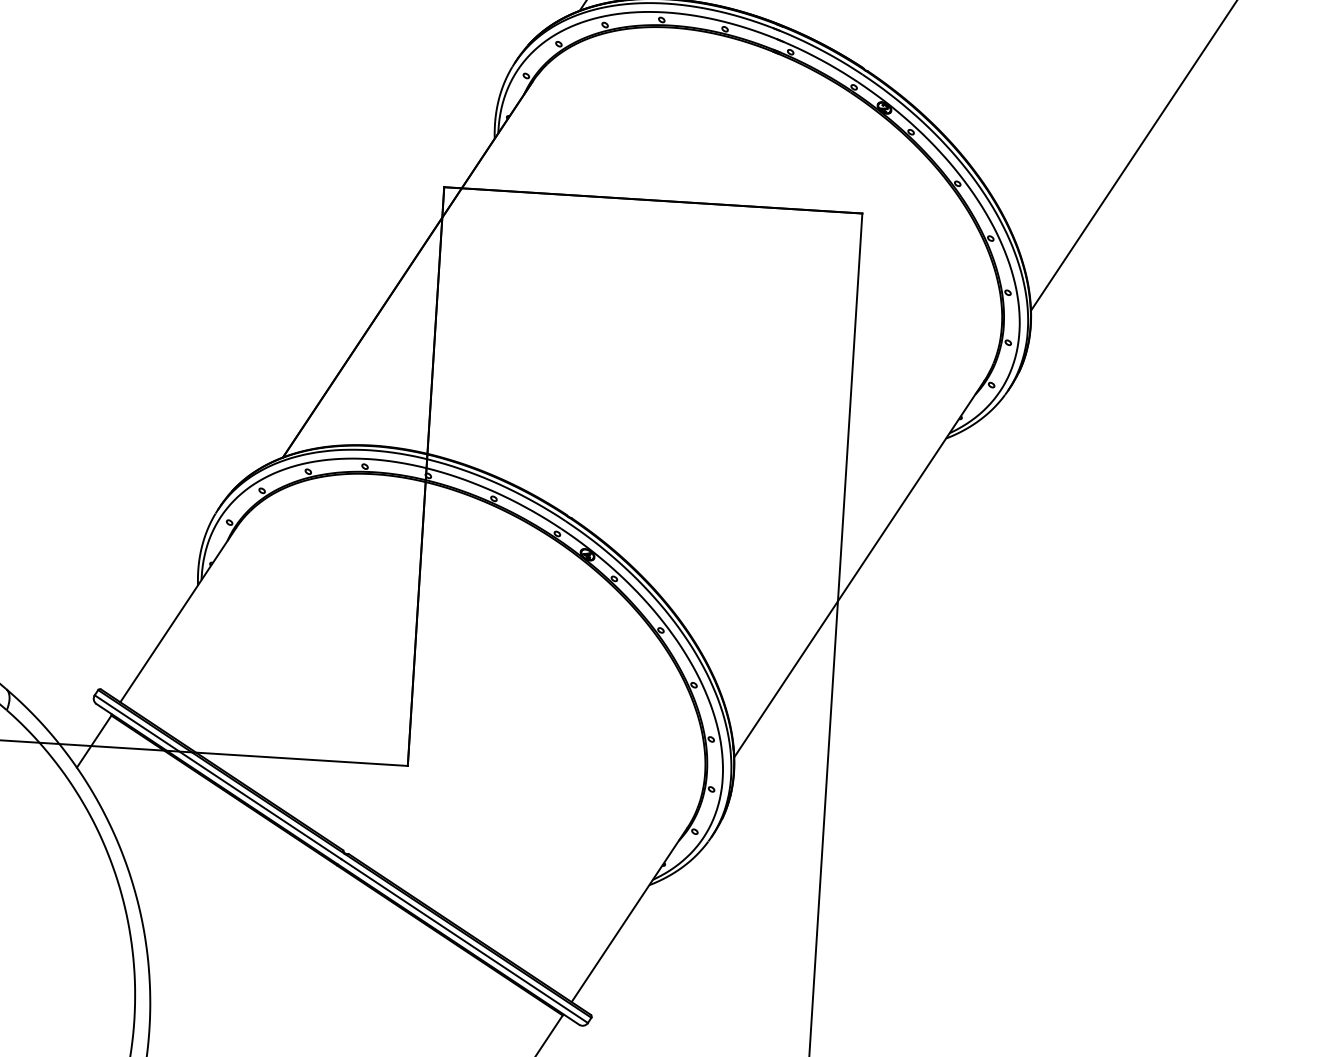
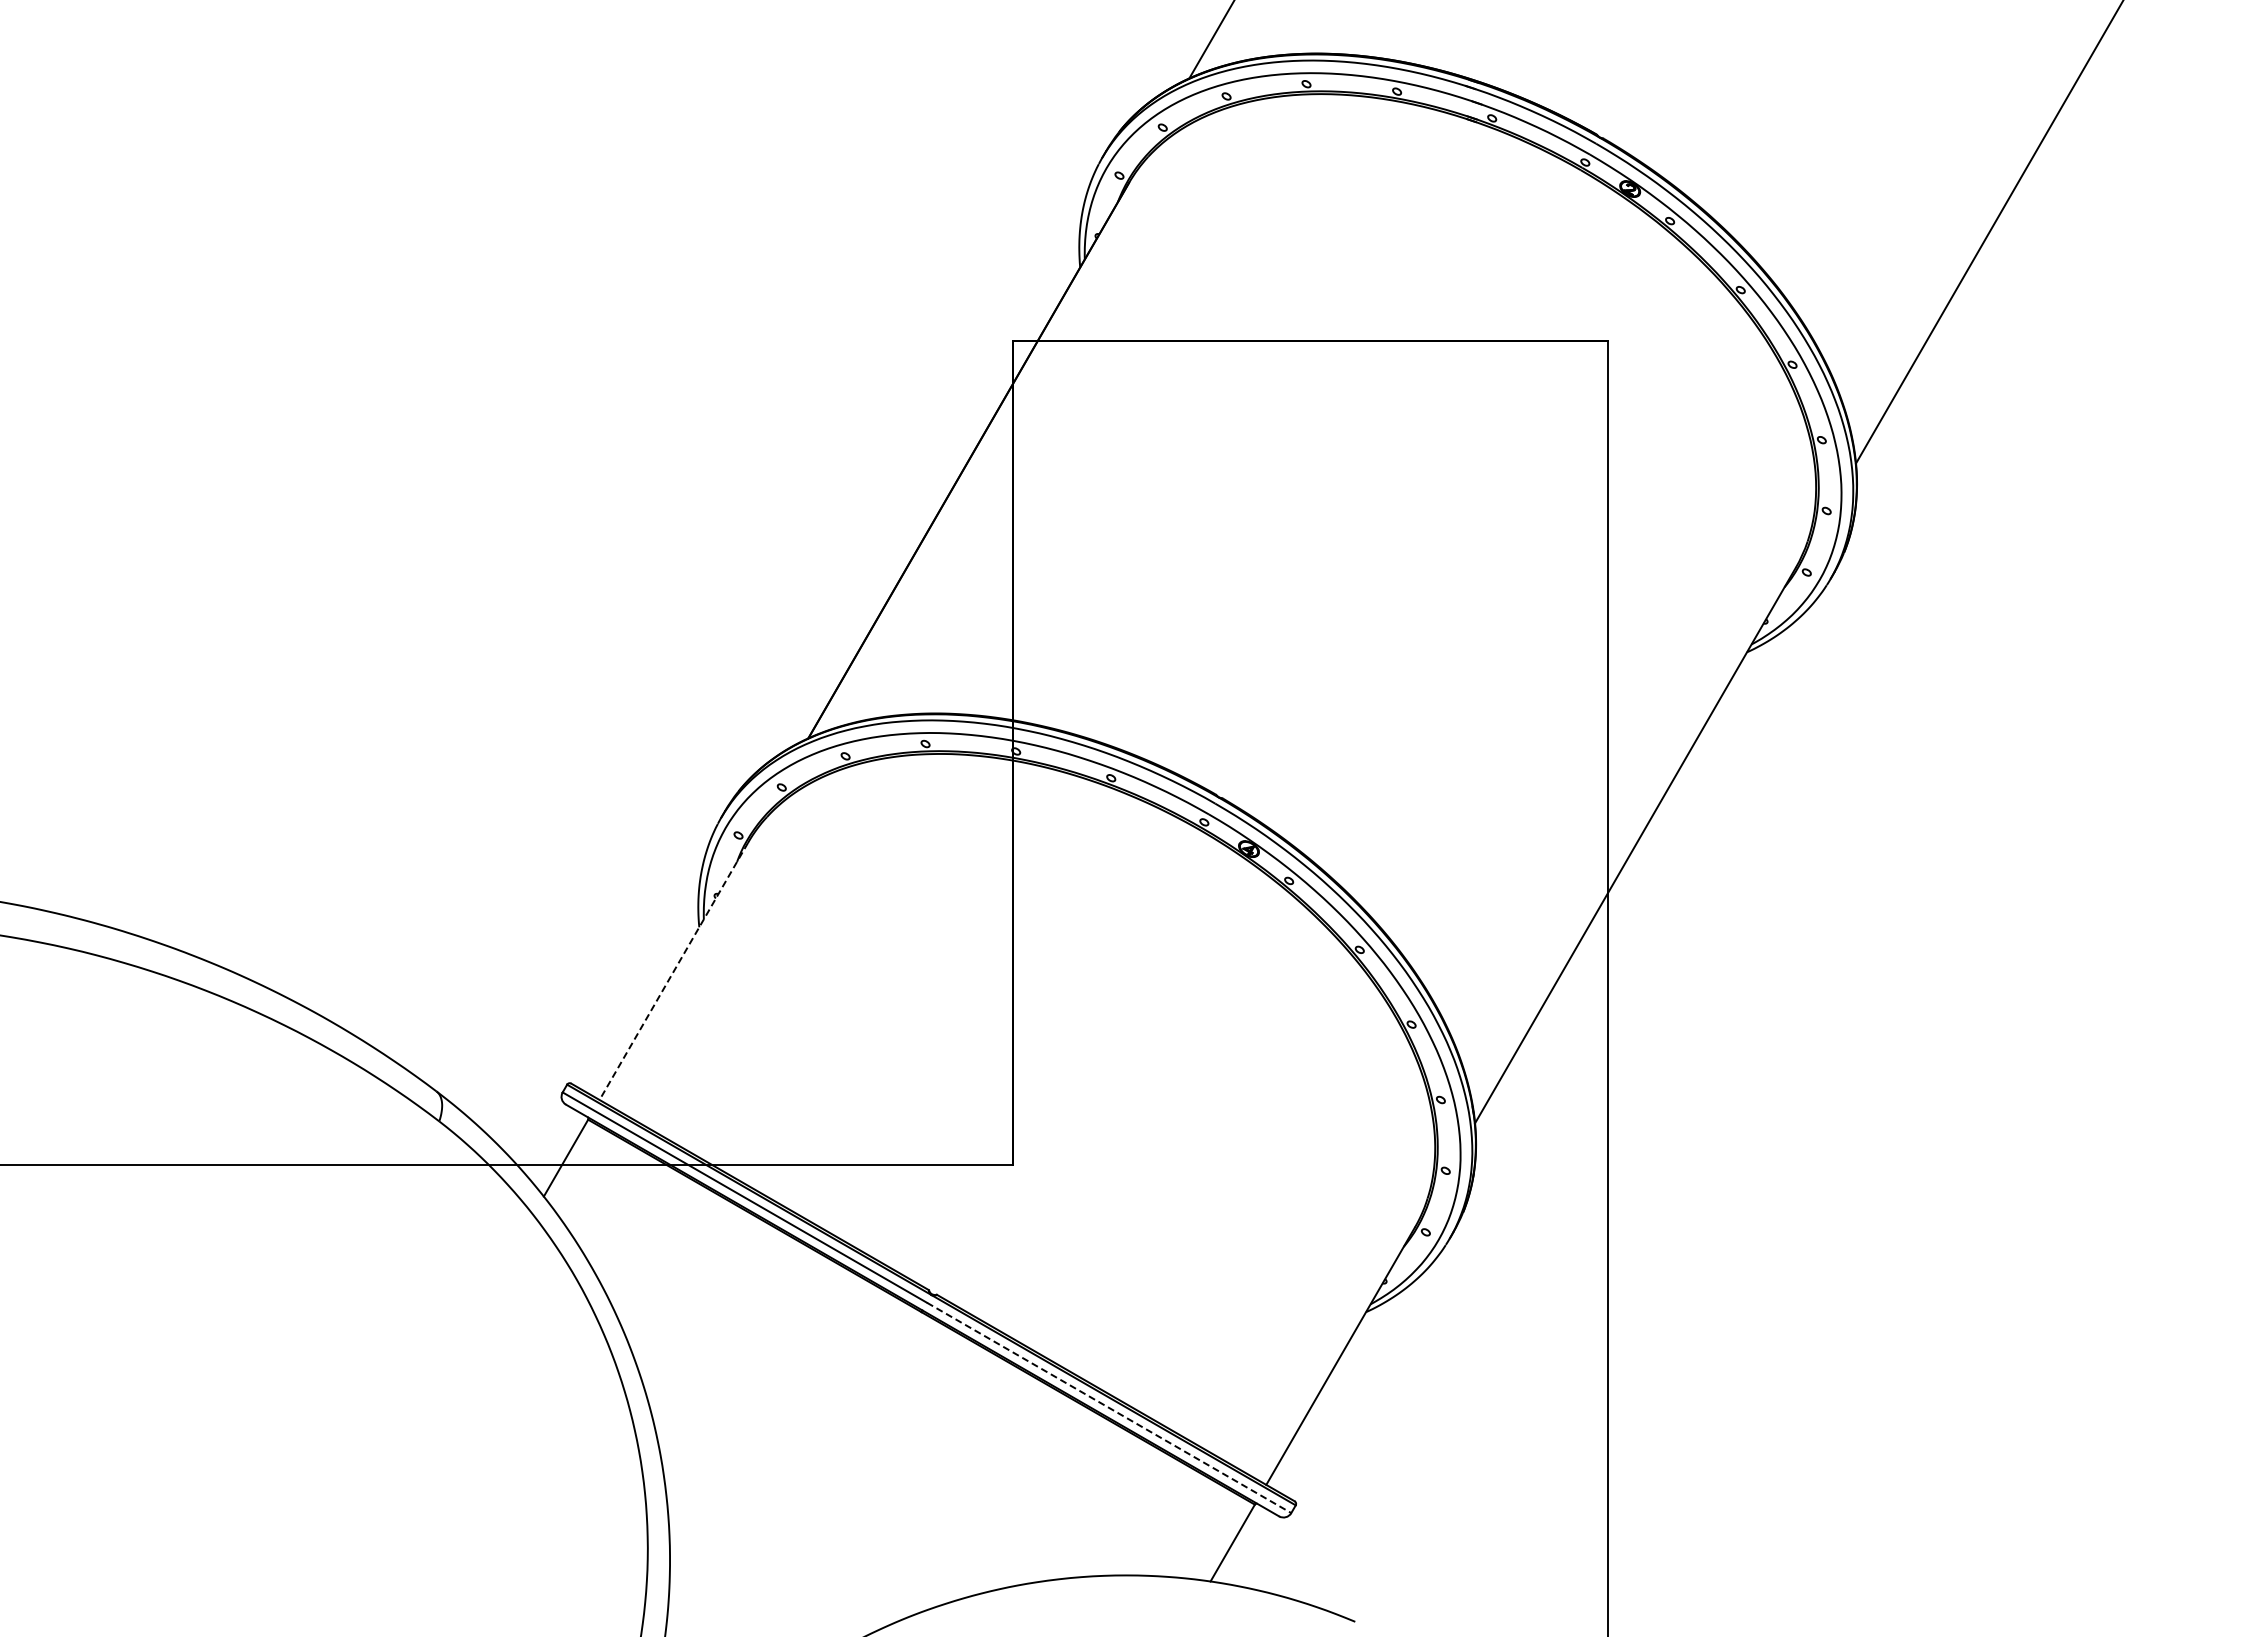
line: (177, 615) -> (673, 971), solid -> dashed
line: (464, 941) -> (1109, 1408), solid -> dashed

